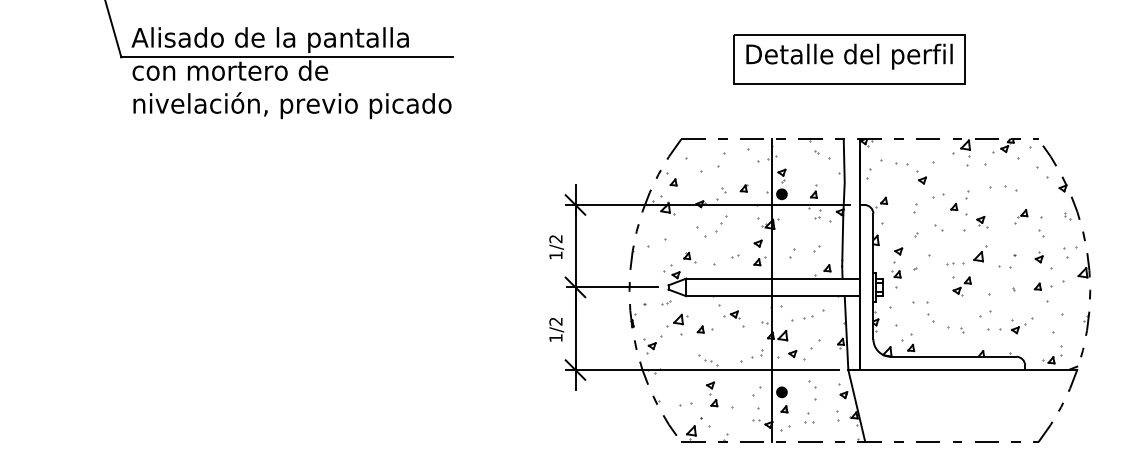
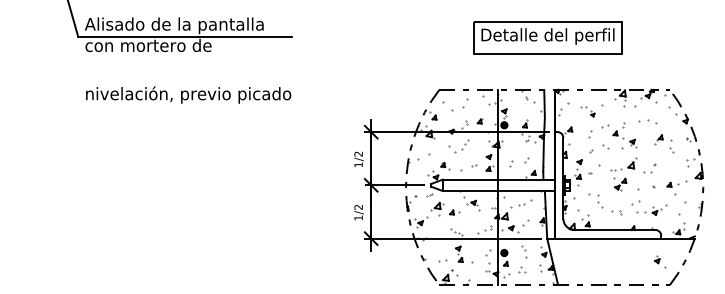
text: (292, 104) -> (188, 94), moved
part: (910, 172) -> (587, 111), size x0.7
part: (1044, 259) -> (660, 261), moved

